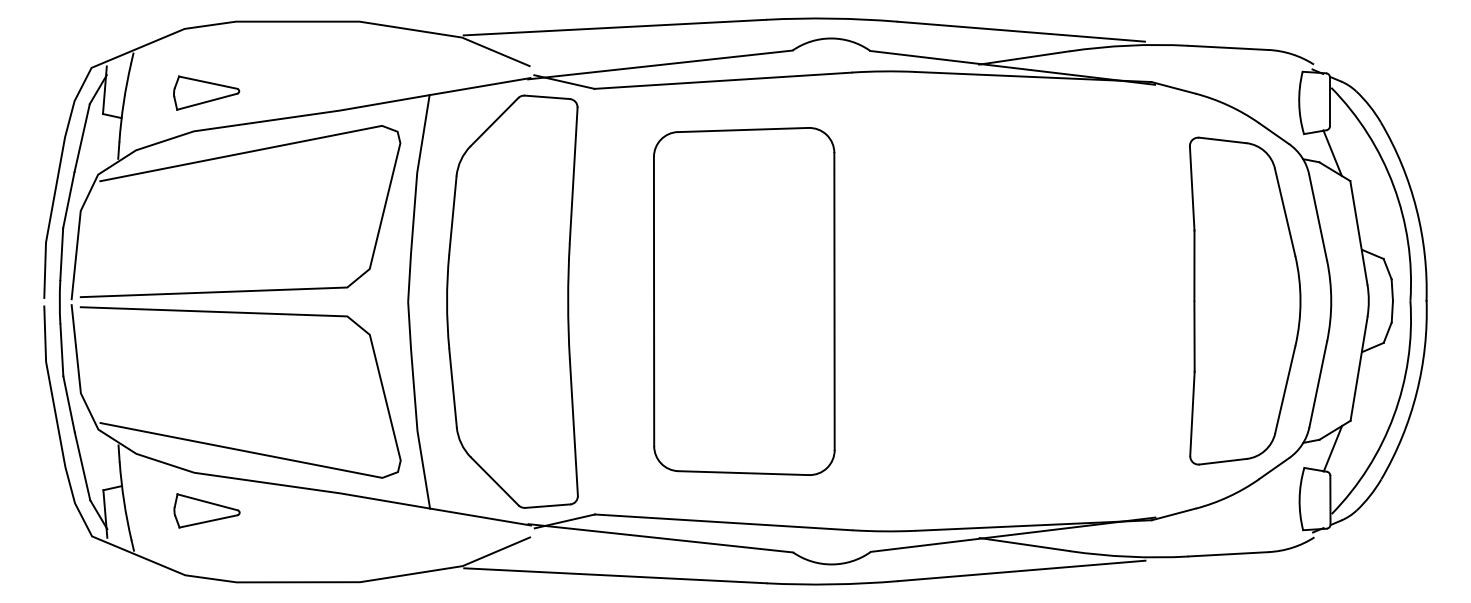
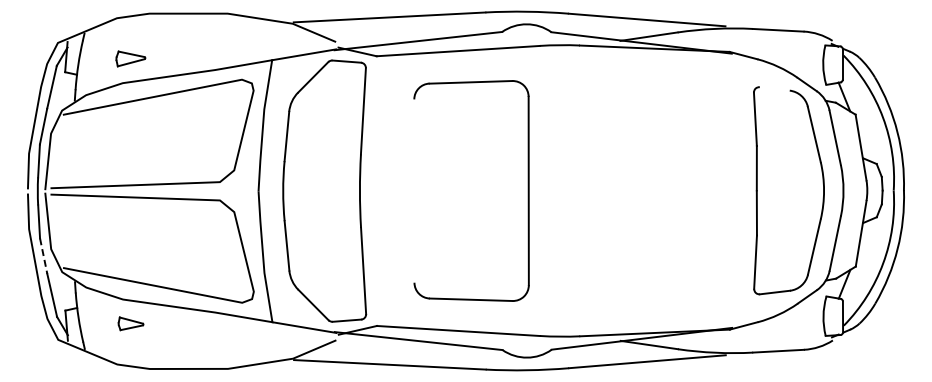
part: (206, 92) -> (130, 58), size x0.7
line: (1222, 139) -> (774, 88), removed
line: (654, 300) -> (414, 190), removed
line: (68, 404) -> (43, 256), solid -> dashed
part: (206, 510) -> (130, 323), size x0.6

